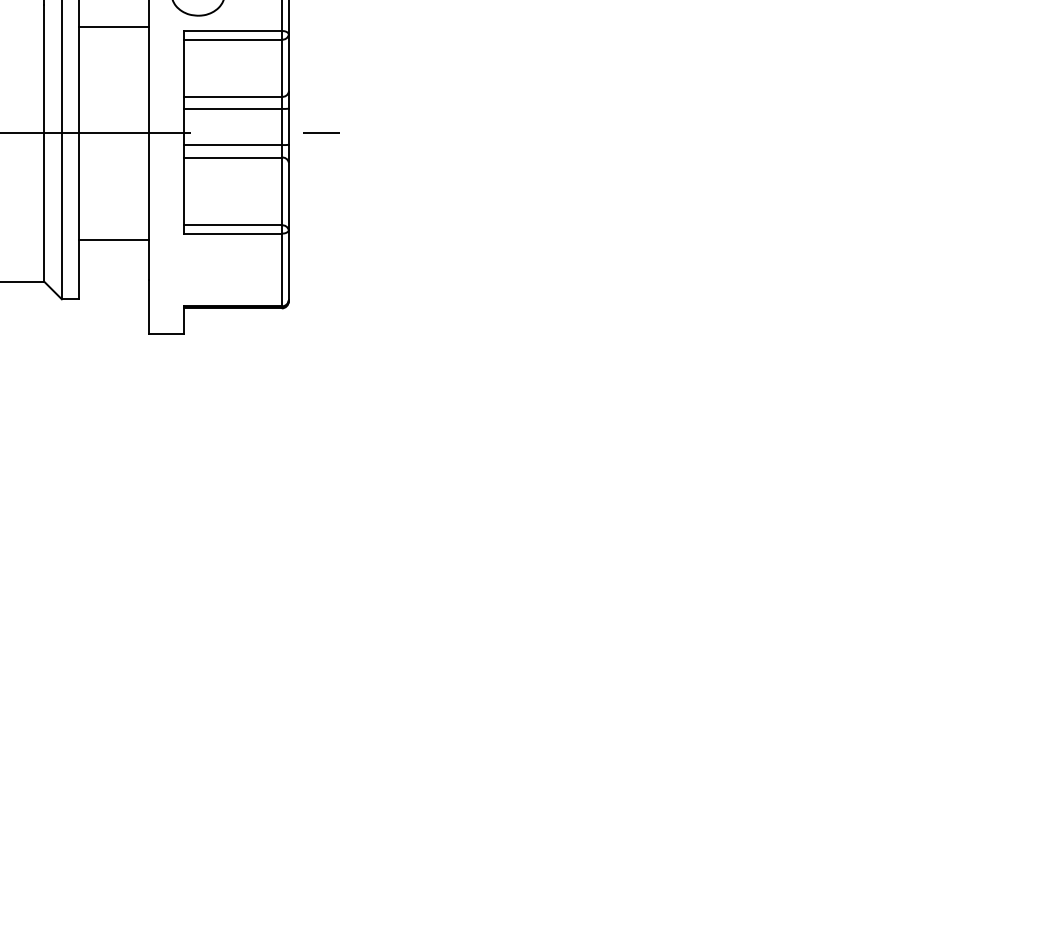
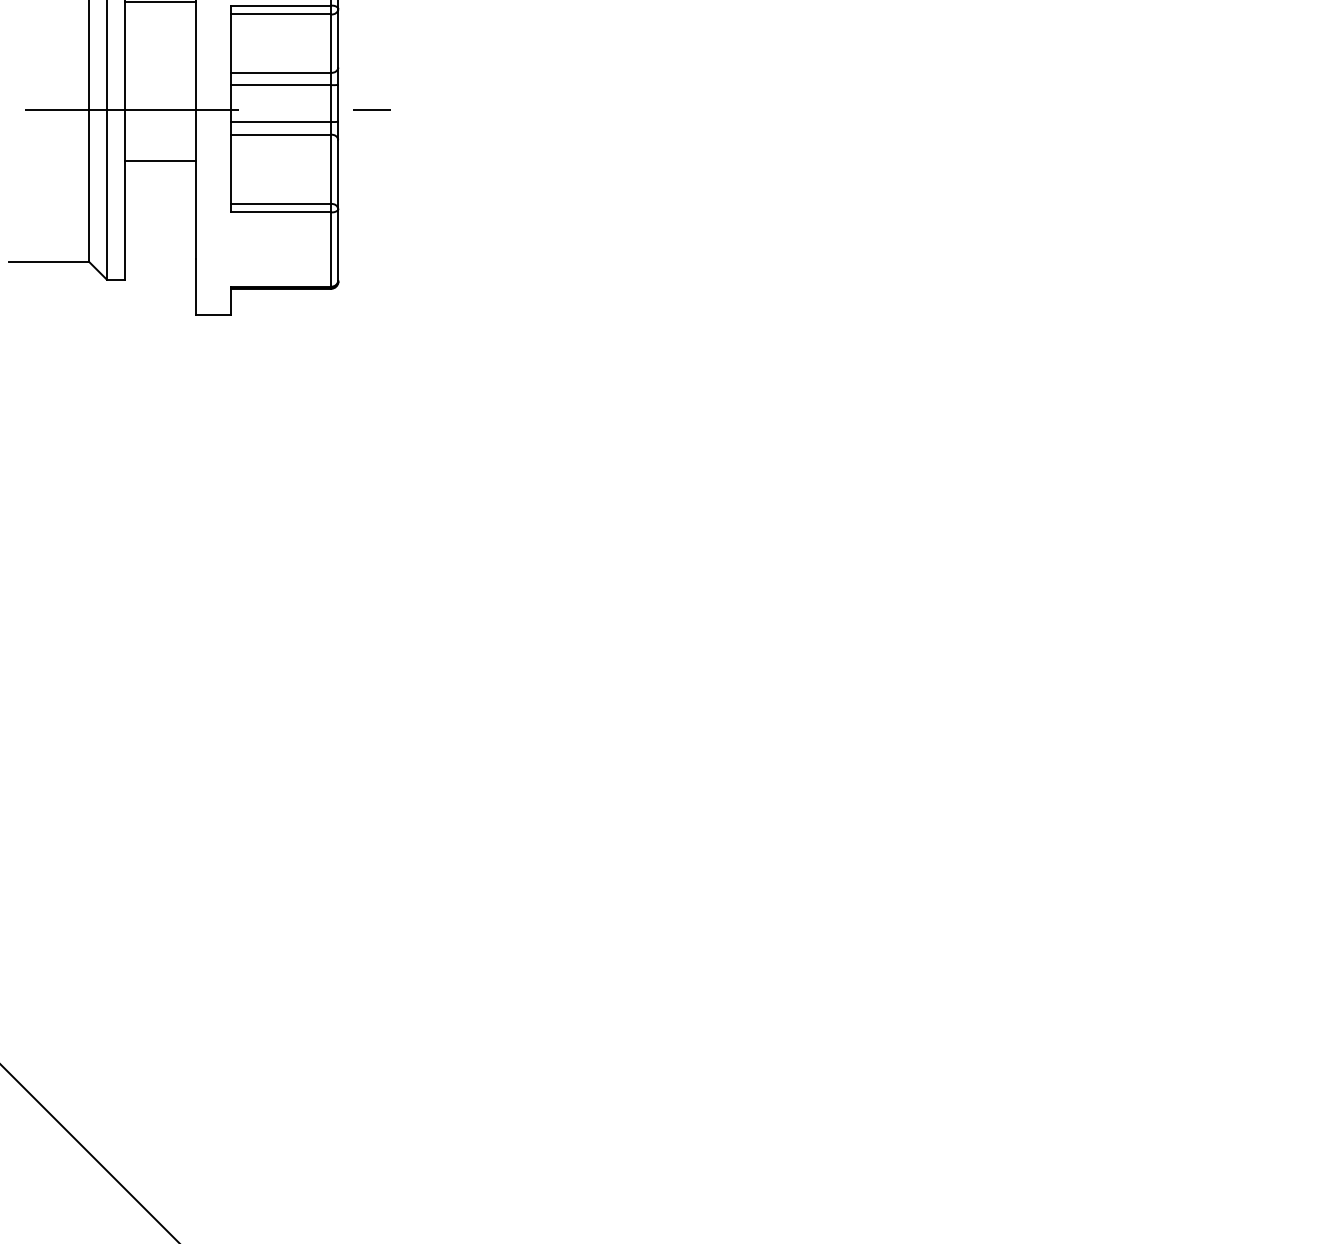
line: (113, 239) -> (159, 160), moved

